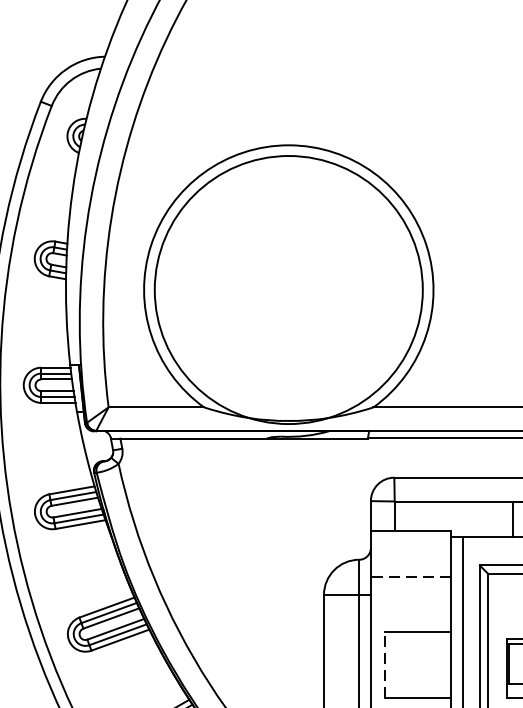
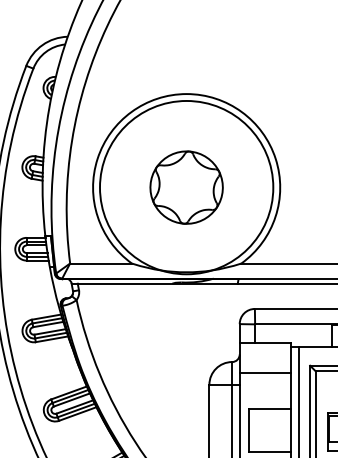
part: (288, 289) -> (186, 187), added
line: (410, 577) -> (265, 373), dashed -> solid
line: (384, 664) -> (248, 429), dashed -> solid

